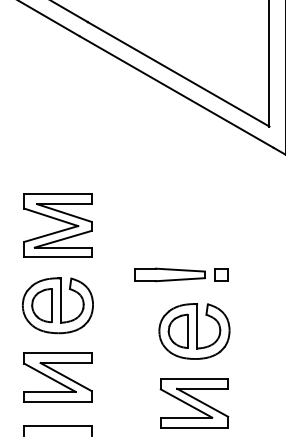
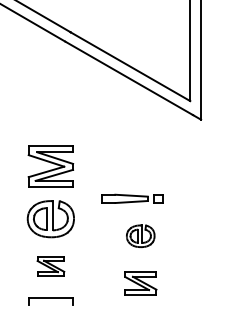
part: (193, 332) -> (140, 236), size x0.6
part: (57, 377) -> (50, 266), size x0.6
part: (193, 403) -> (140, 283), size x0.7

